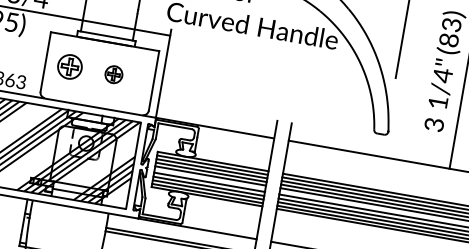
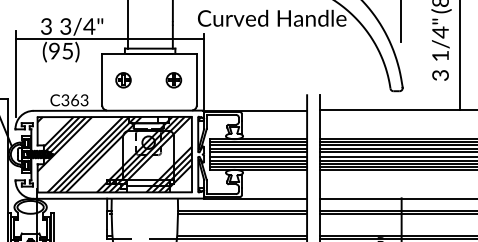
part: (69, 67) -> (123, 80), size x0.71
part: (113, 74) -> (173, 80), moved

